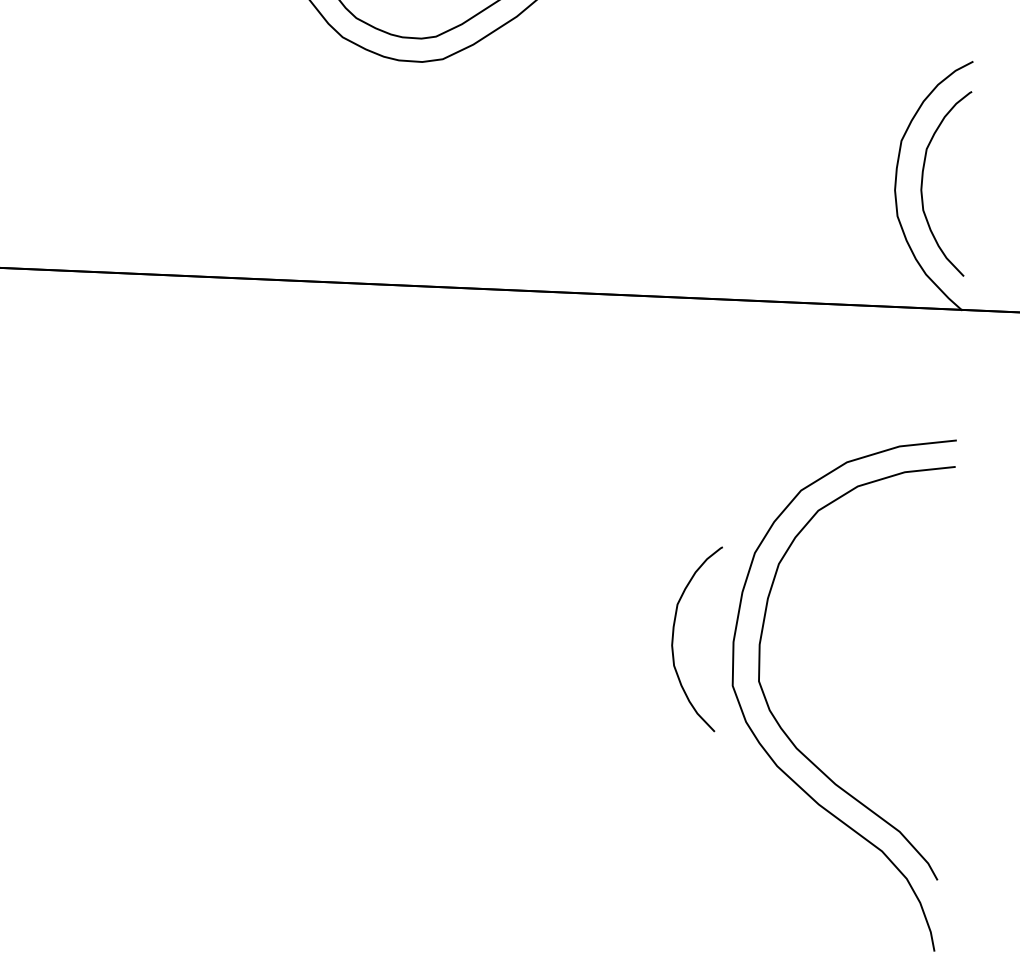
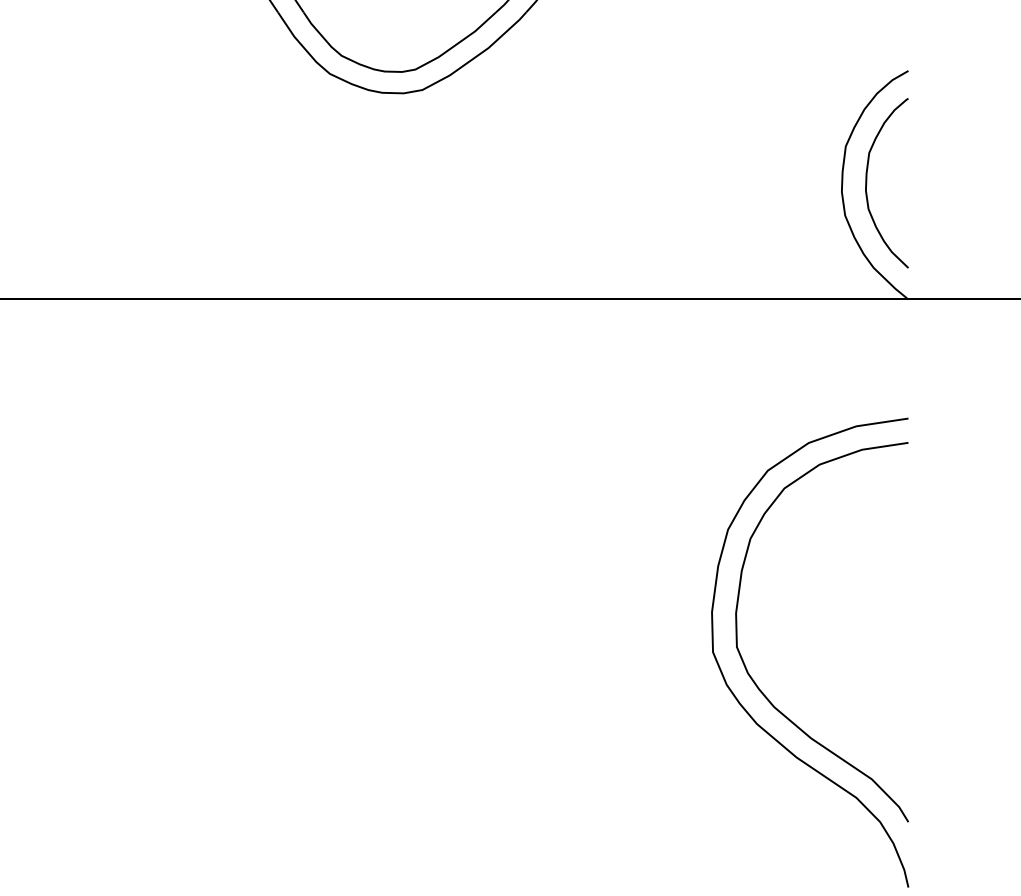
curve: (674, 637) -> (657, 610), removed

